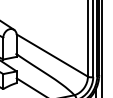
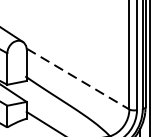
line: (52, 55) -> (78, 78), solid -> dashed

